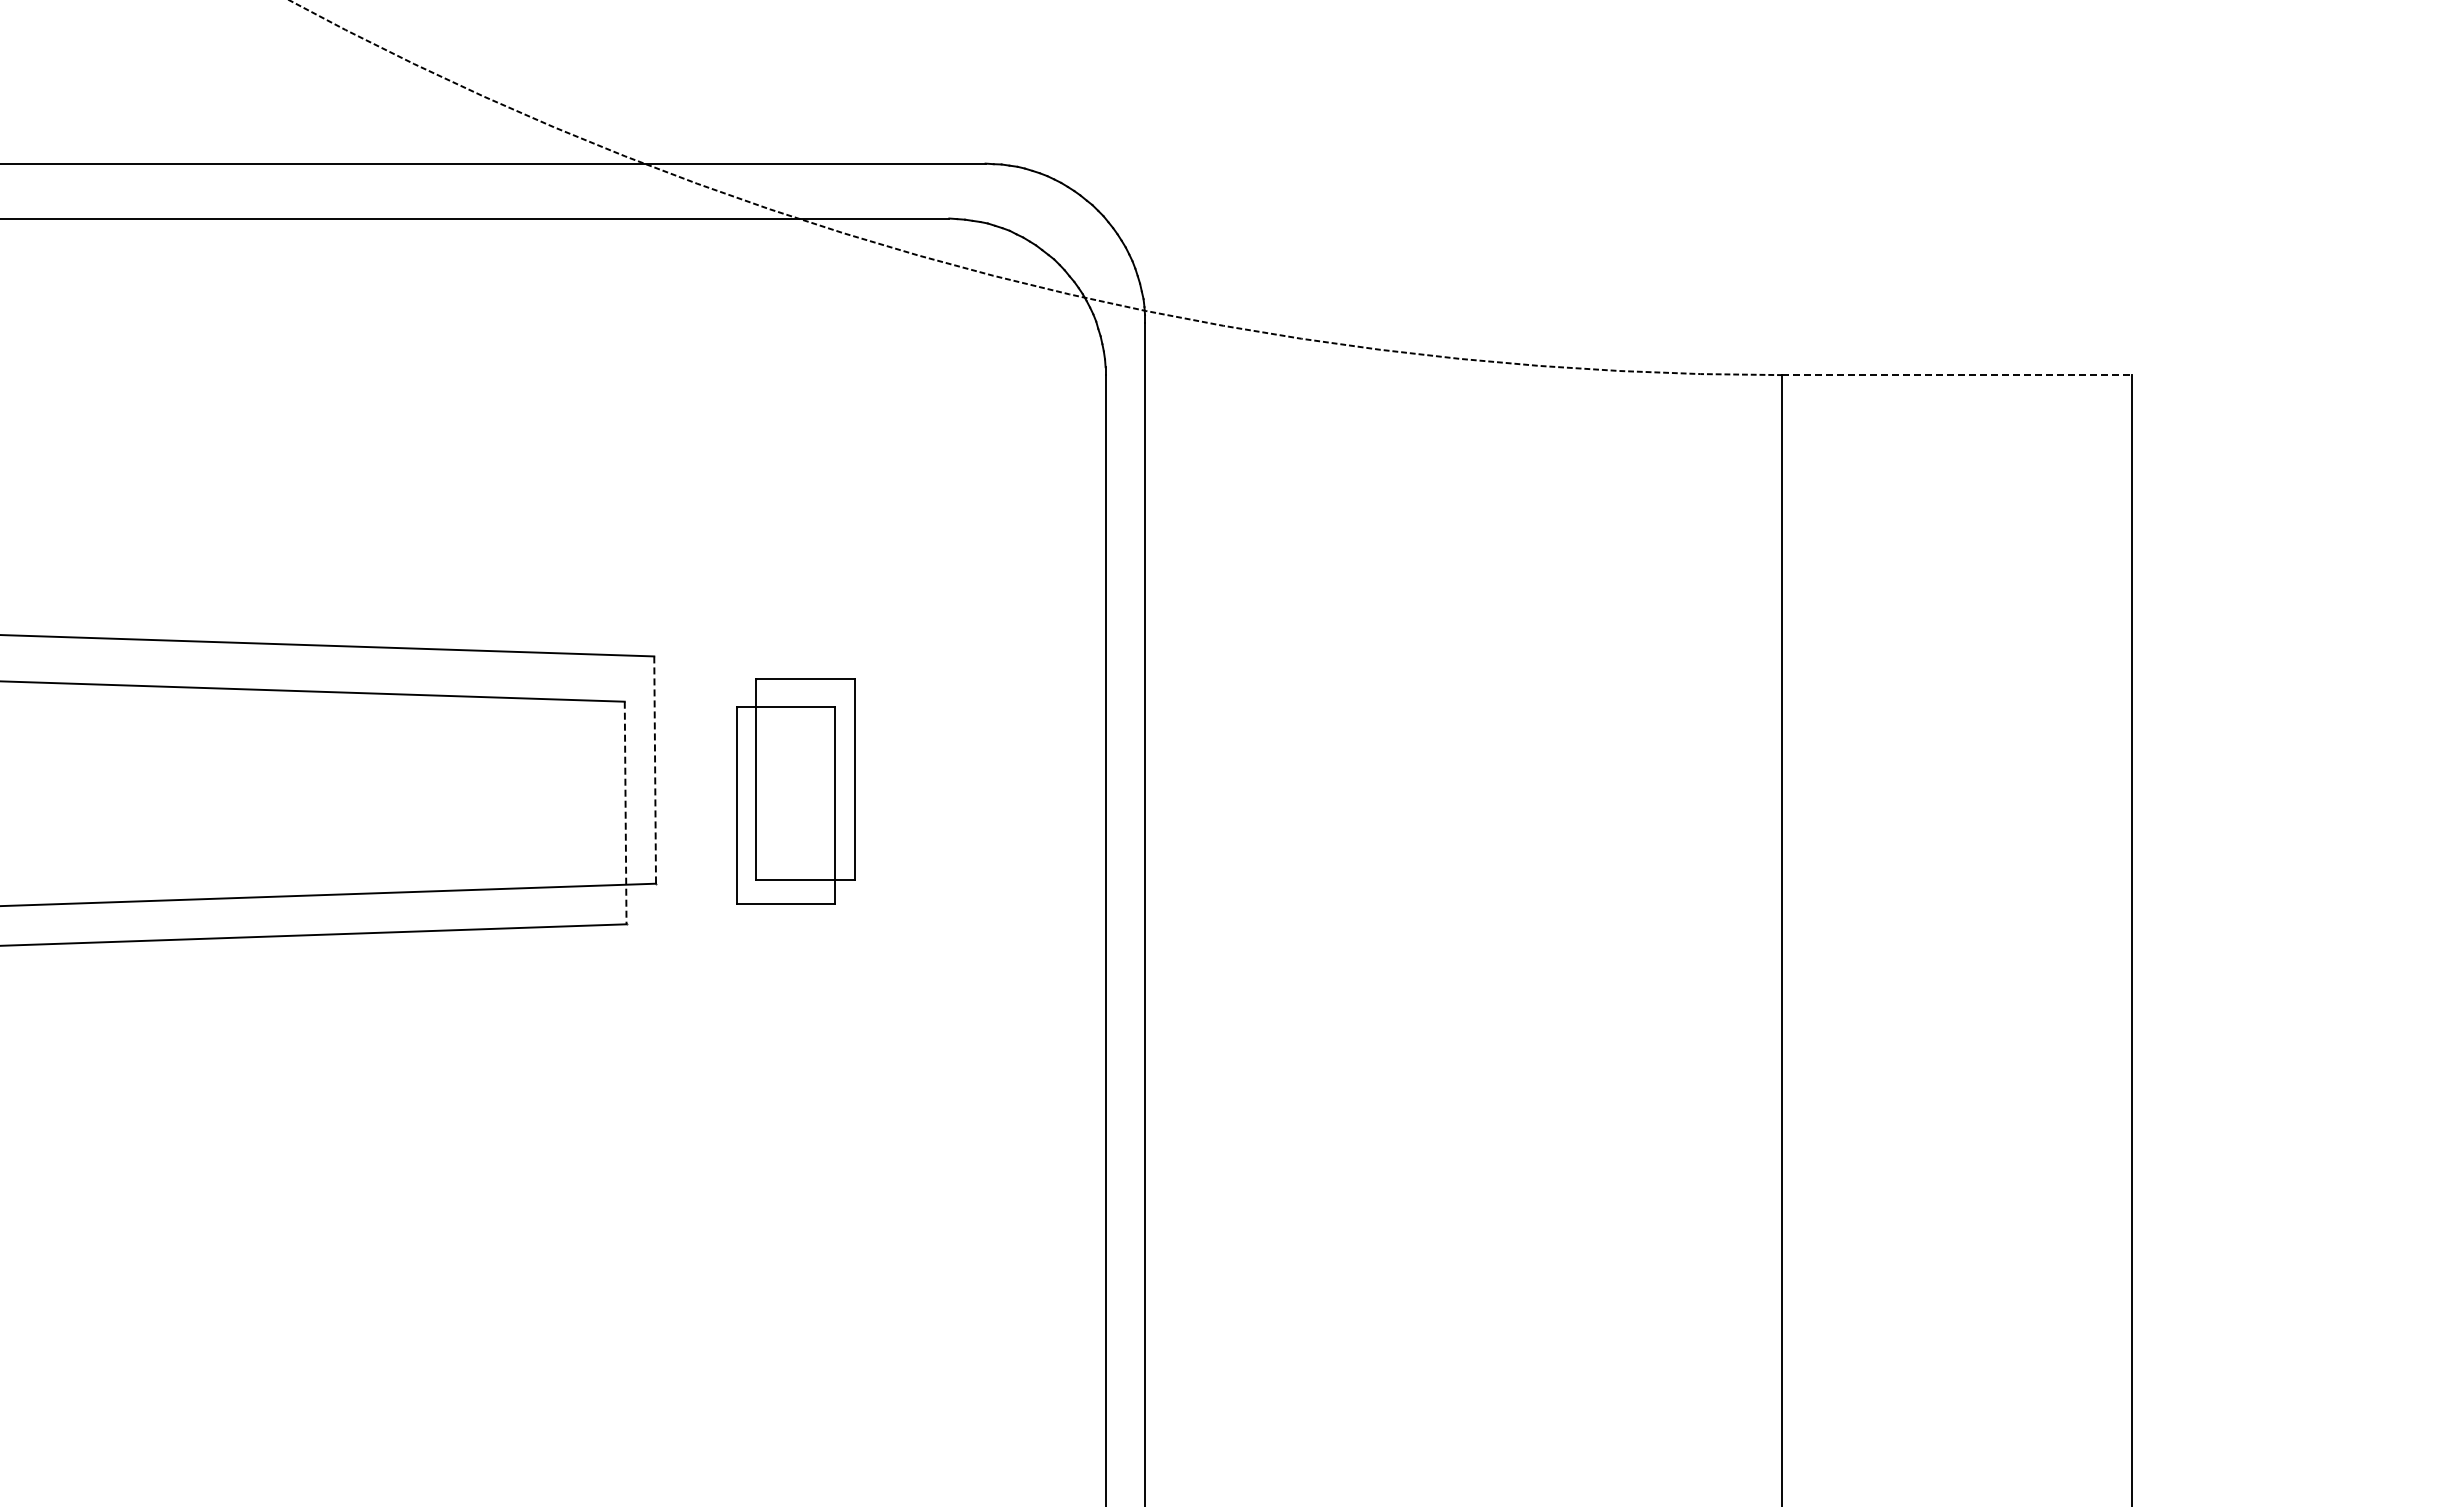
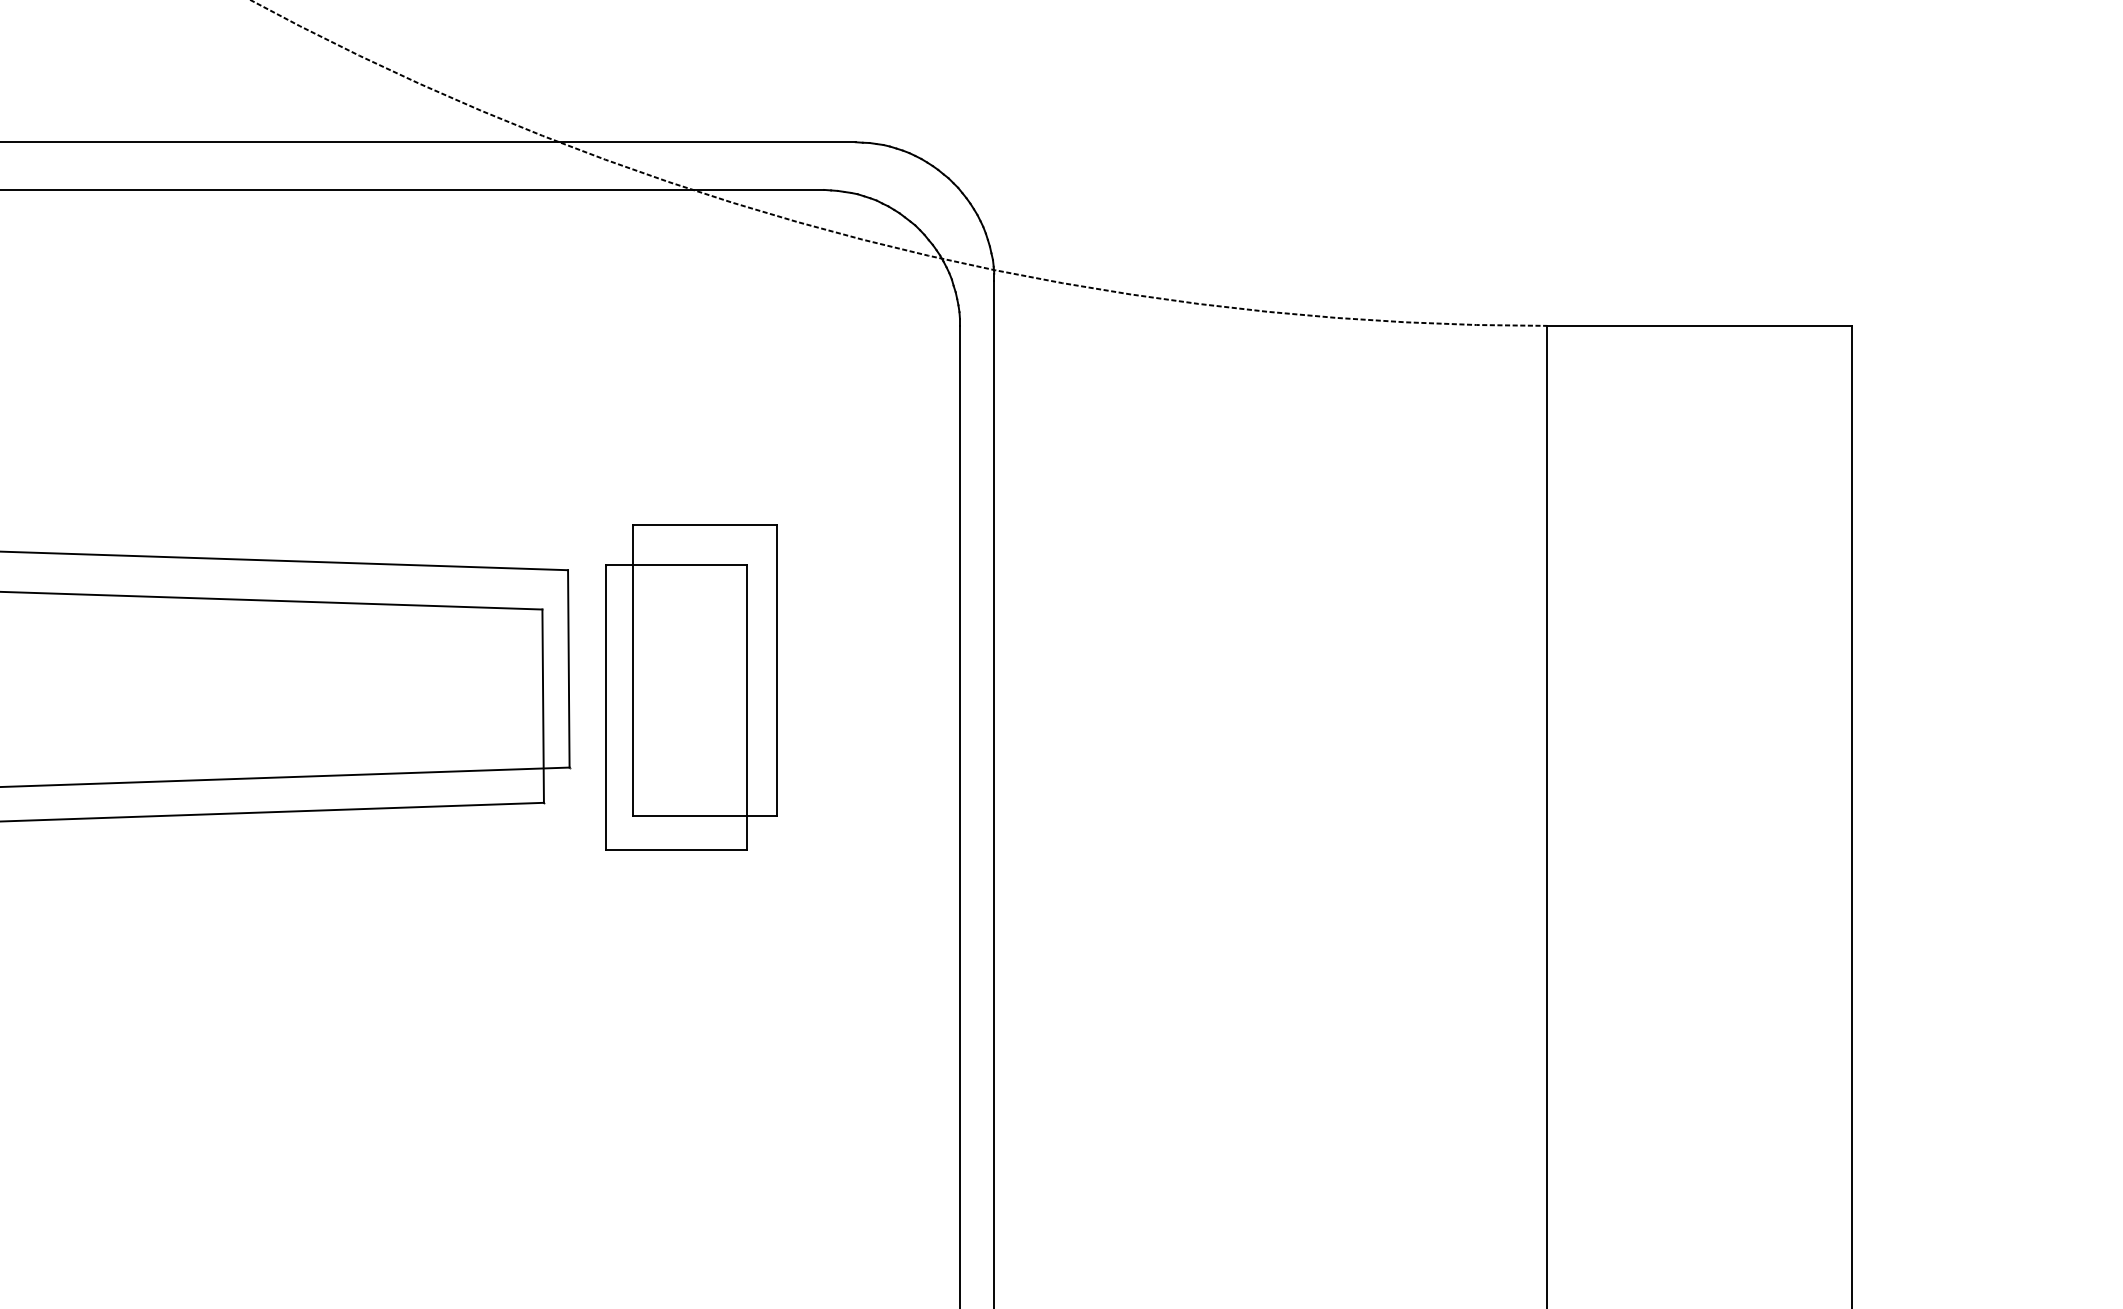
line: (1957, 375) -> (1699, 326), dashed -> solid
line: (655, 770) -> (569, 669), dashed -> solid
part: (796, 791) -> (691, 687), size x1.67
line: (625, 813) -> (543, 706), dashed -> solid

